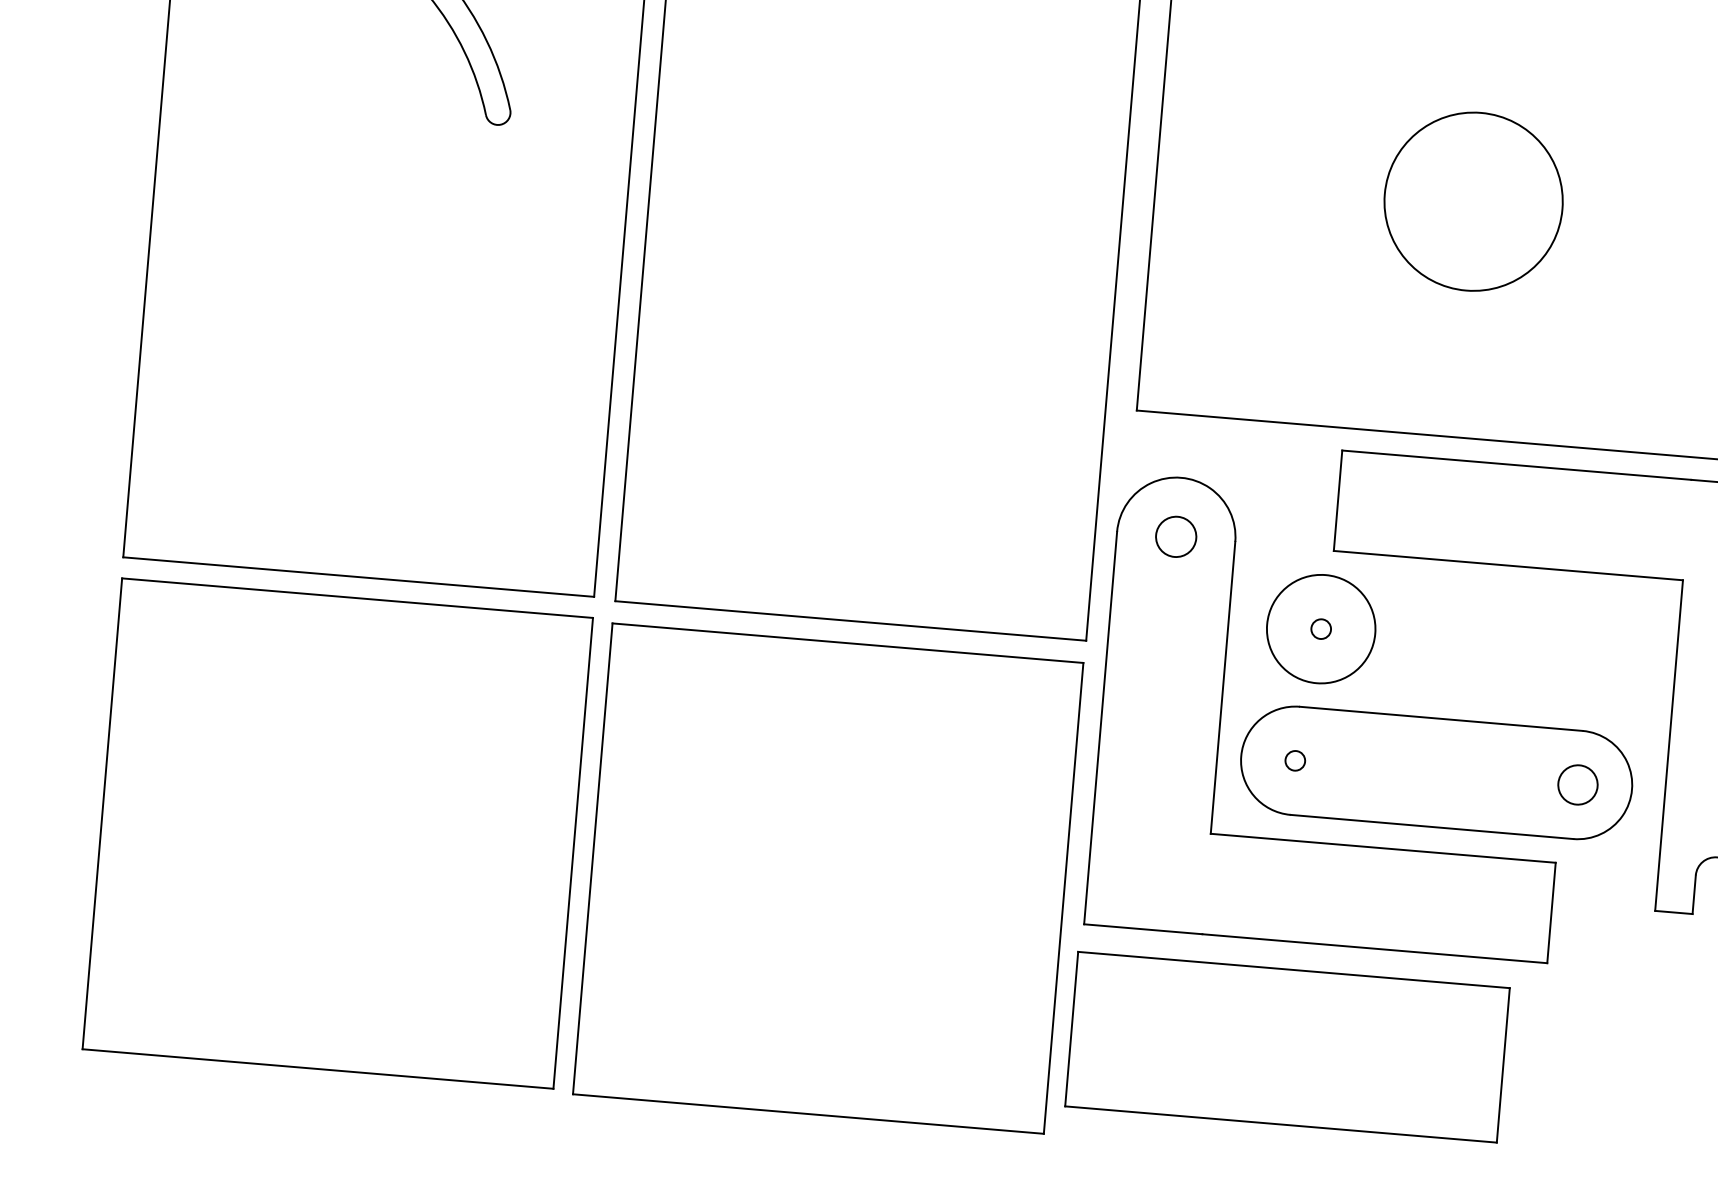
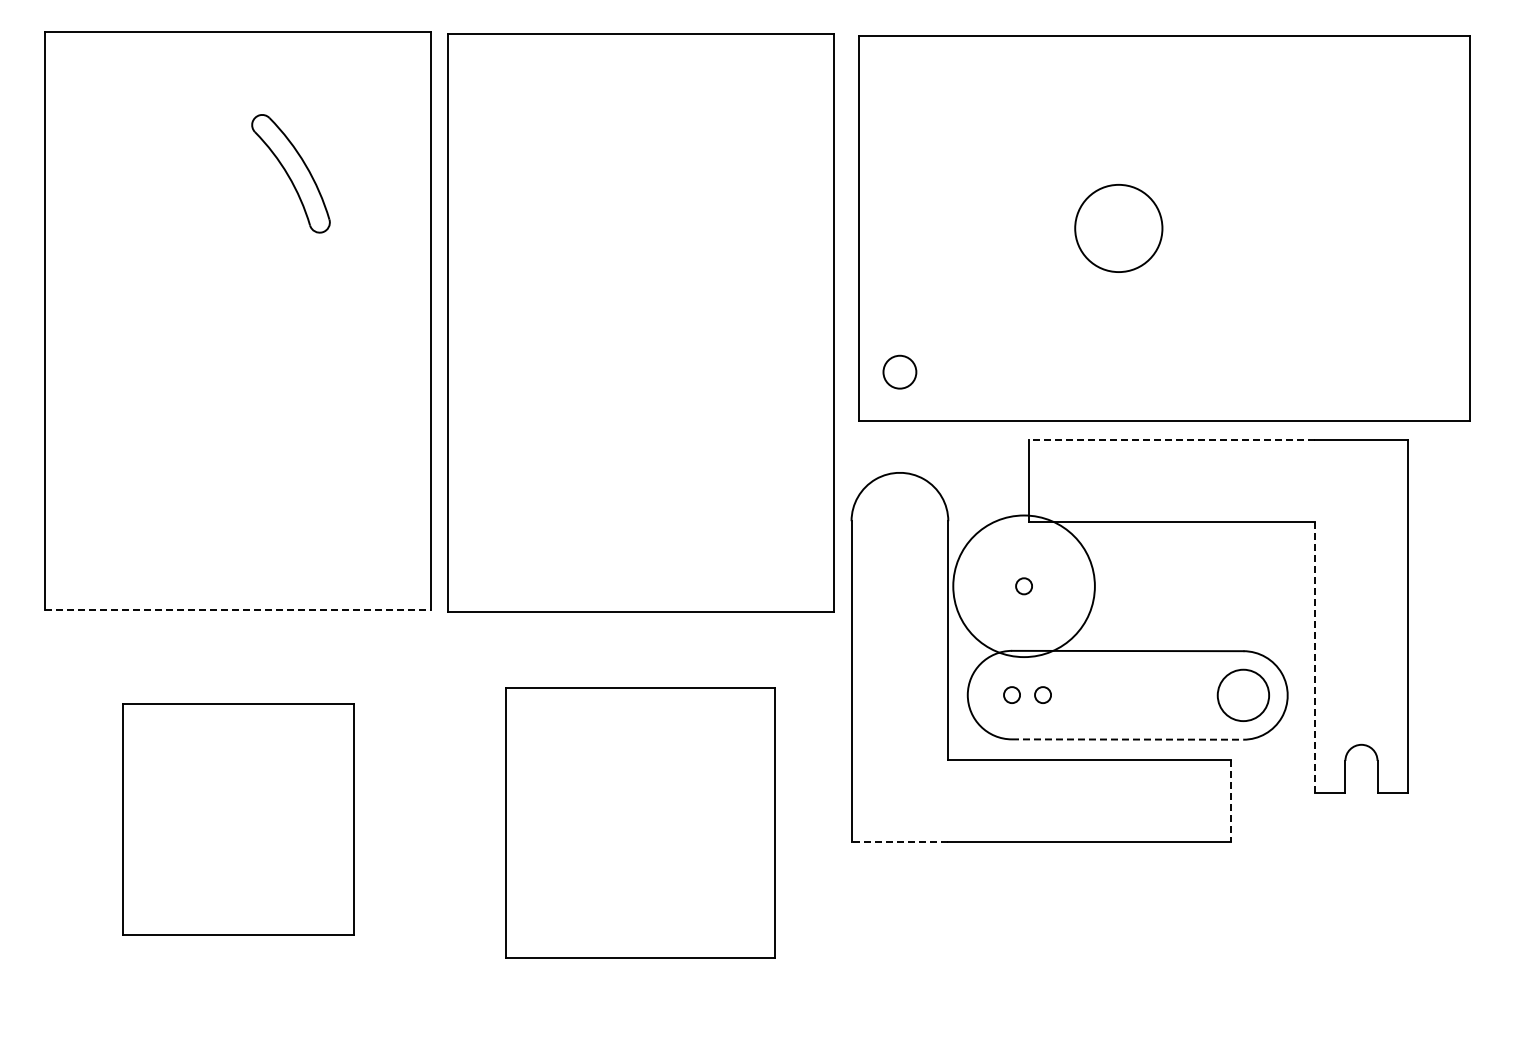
circle: (1473, 201) -> (1118, 228), size x0.6
line: (1516, 464) -> (1171, 439), solid -> dashed
circle: (1175, 535) -> (899, 371), moved
line: (359, 576) -> (238, 609), solid -> dashed
circle: (1320, 629) -> (1023, 586), size x1.6
line: (1668, 745) -> (1314, 657), solid -> dashed
circle: (1332, 763) -> (1042, 694), added
circle: (1578, 785) -> (1243, 695), size x1.6
line: (1431, 826) -> (1127, 739), solid -> dashed
part: (337, 833) -> (238, 819), size x0.6
part: (828, 878) -> (640, 822), size x0.7
line: (1551, 913) -> (1230, 801), solid -> dashed
line: (1142, 929) -> (899, 842), solid -> dashed
part: (1287, 1047) -> (1025, 928), removed

